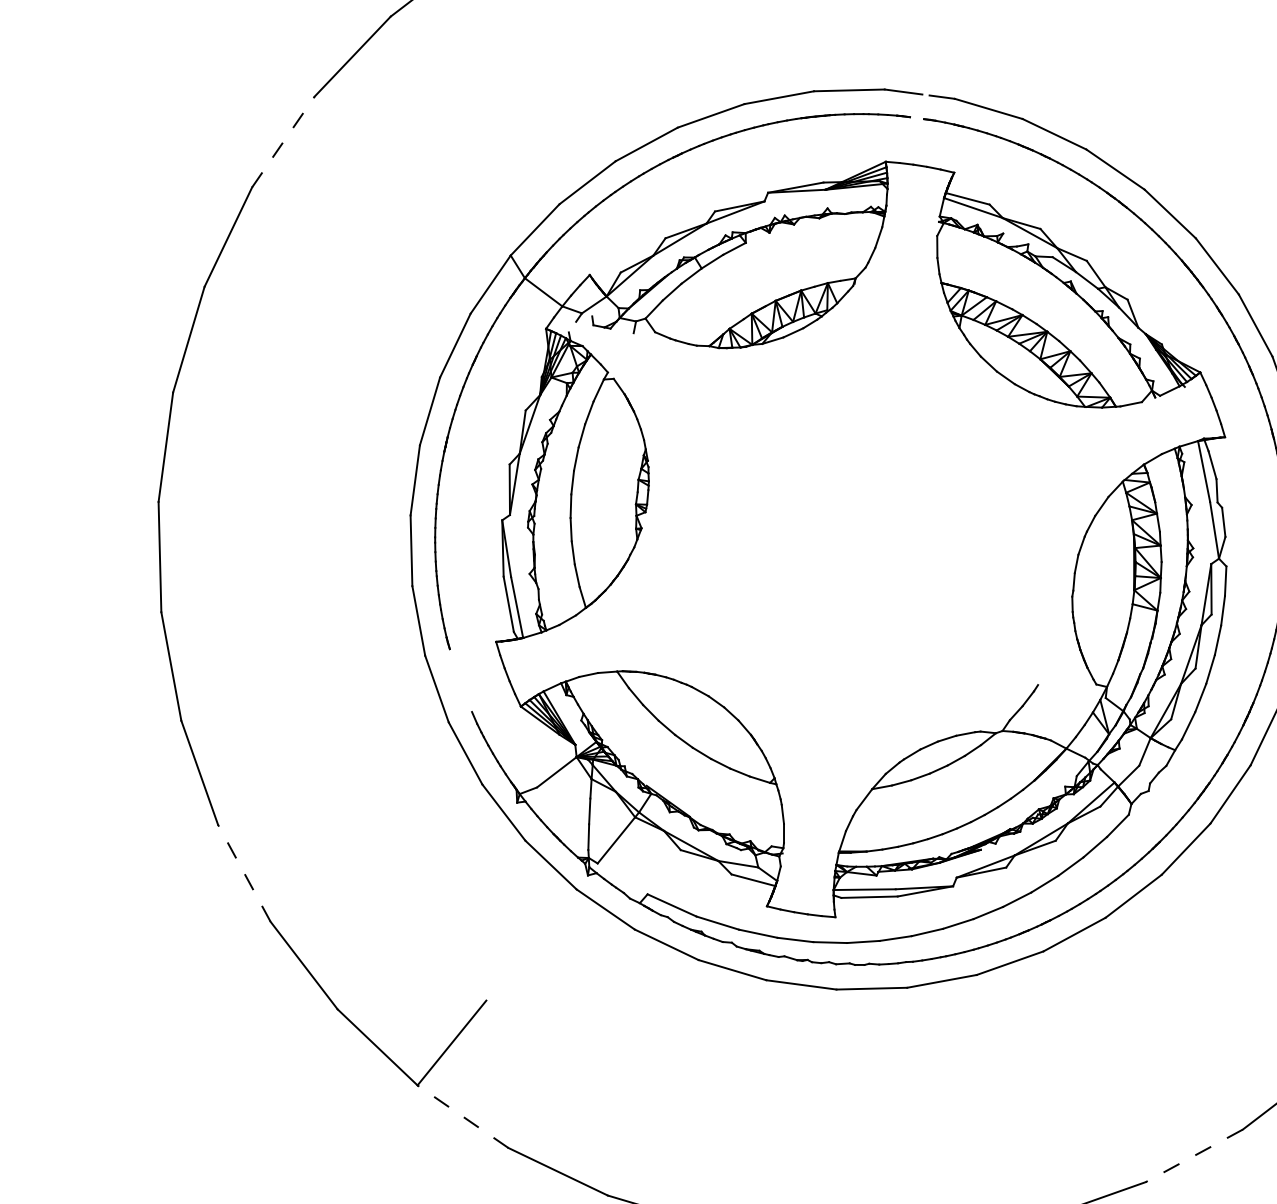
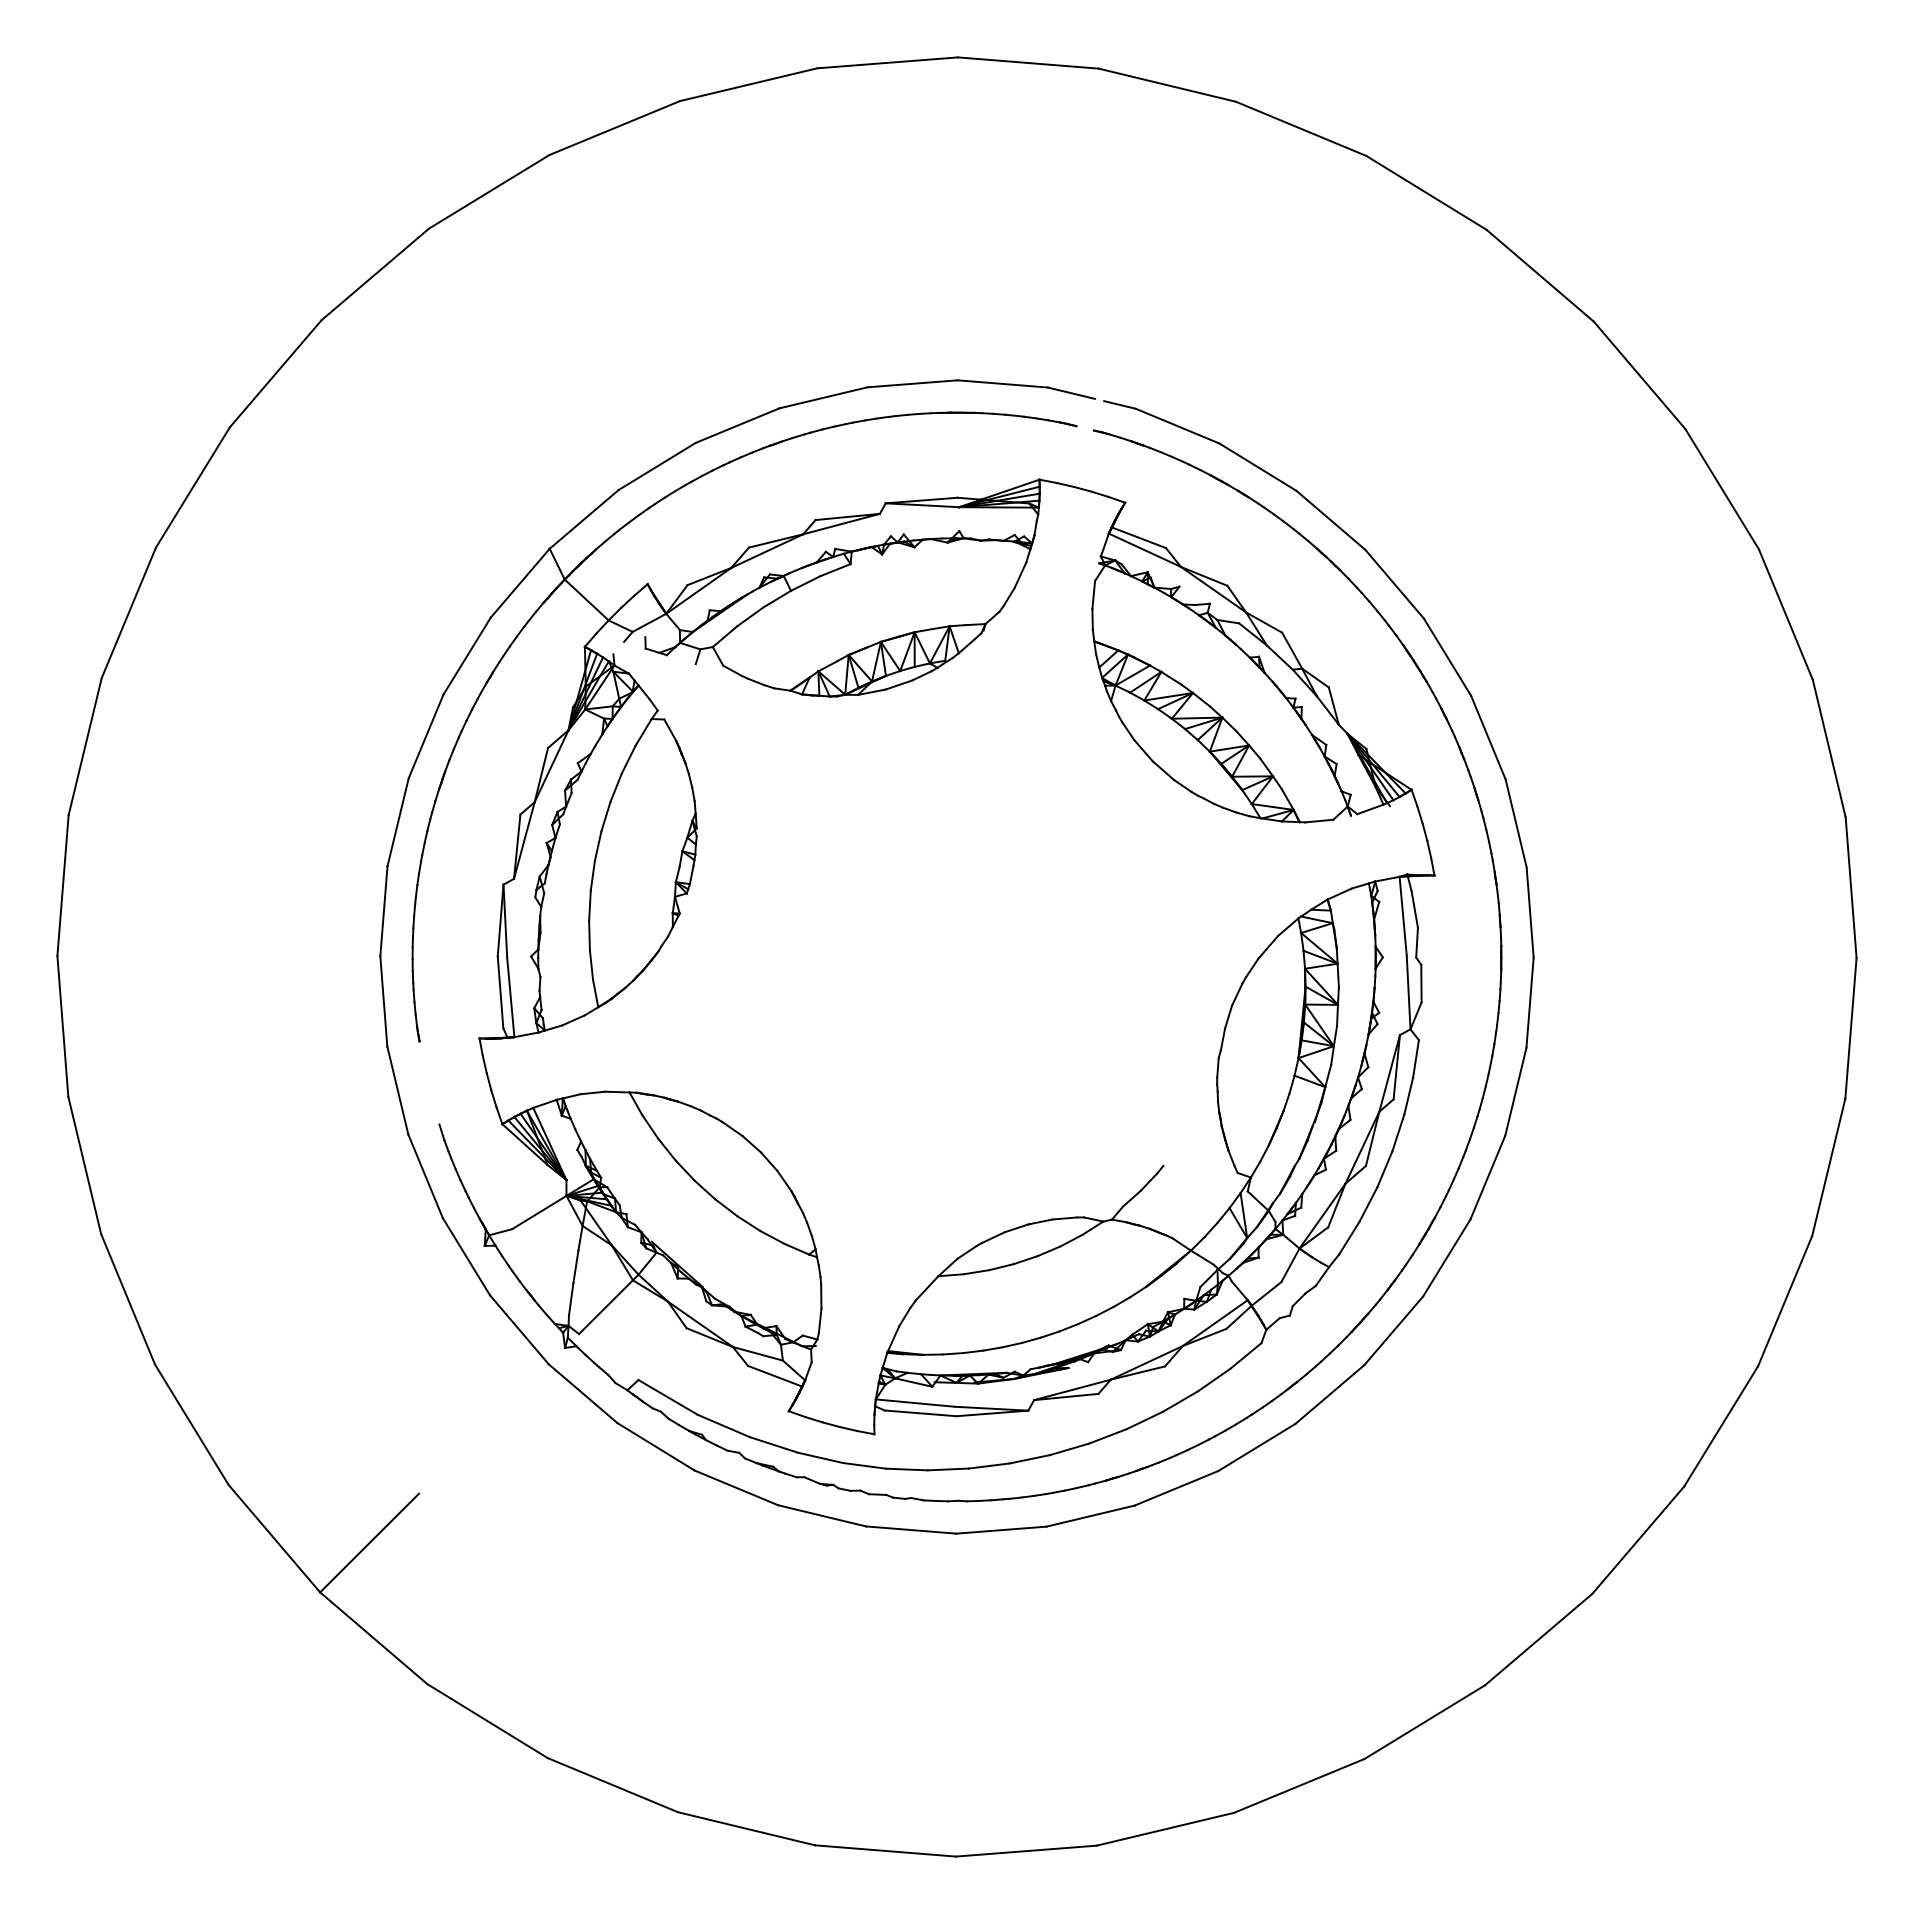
line: (283, 141) -> (275, 373), dashed -> solid
line: (244, 873) -> (128, 1299), dashed -> solid
line: (462, 1116) -> (373, 1638), dashed -> solid
line: (1194, 1155) -> (1299, 1785), dashed -> solid

